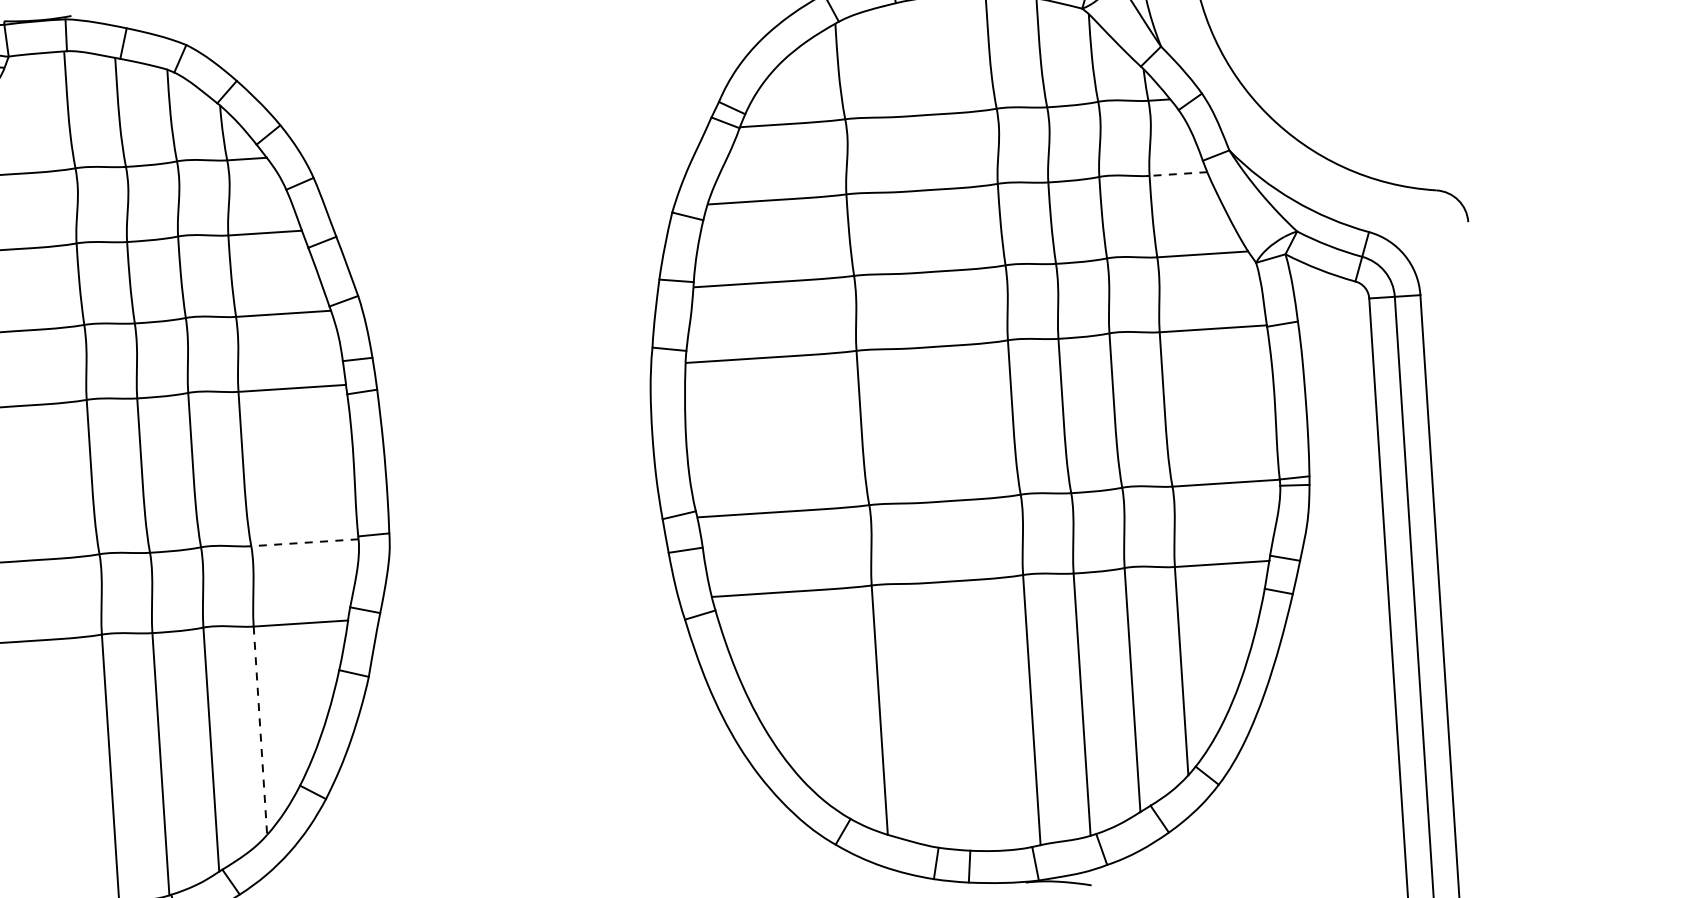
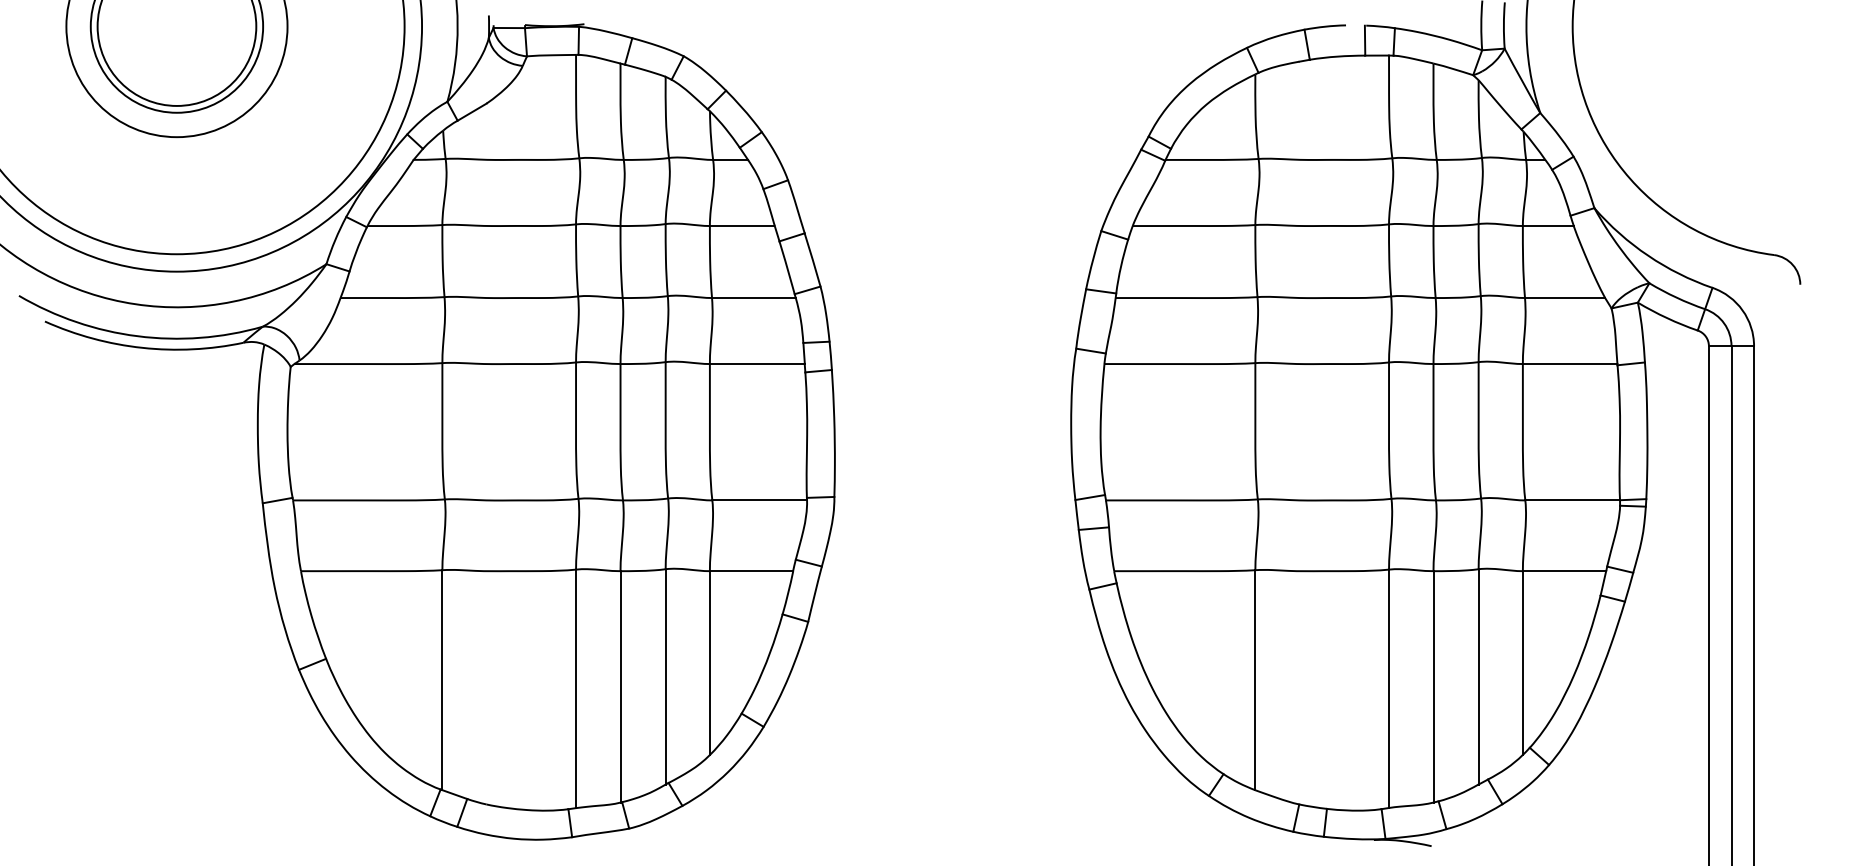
line: (1177, 174) -> (1547, 226), dashed -> solid
line: (304, 542) -> (759, 500), dashed -> solid
line: (260, 731) -> (709, 663), dashed -> solid

